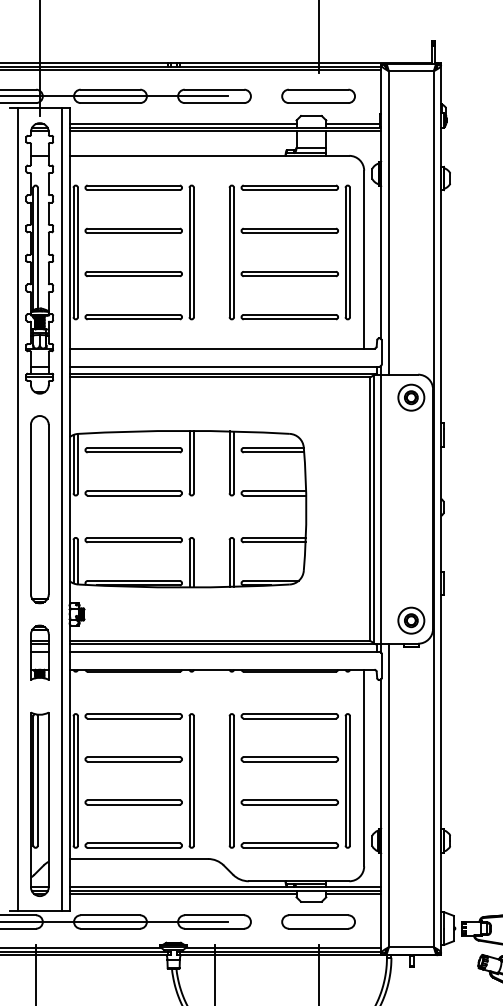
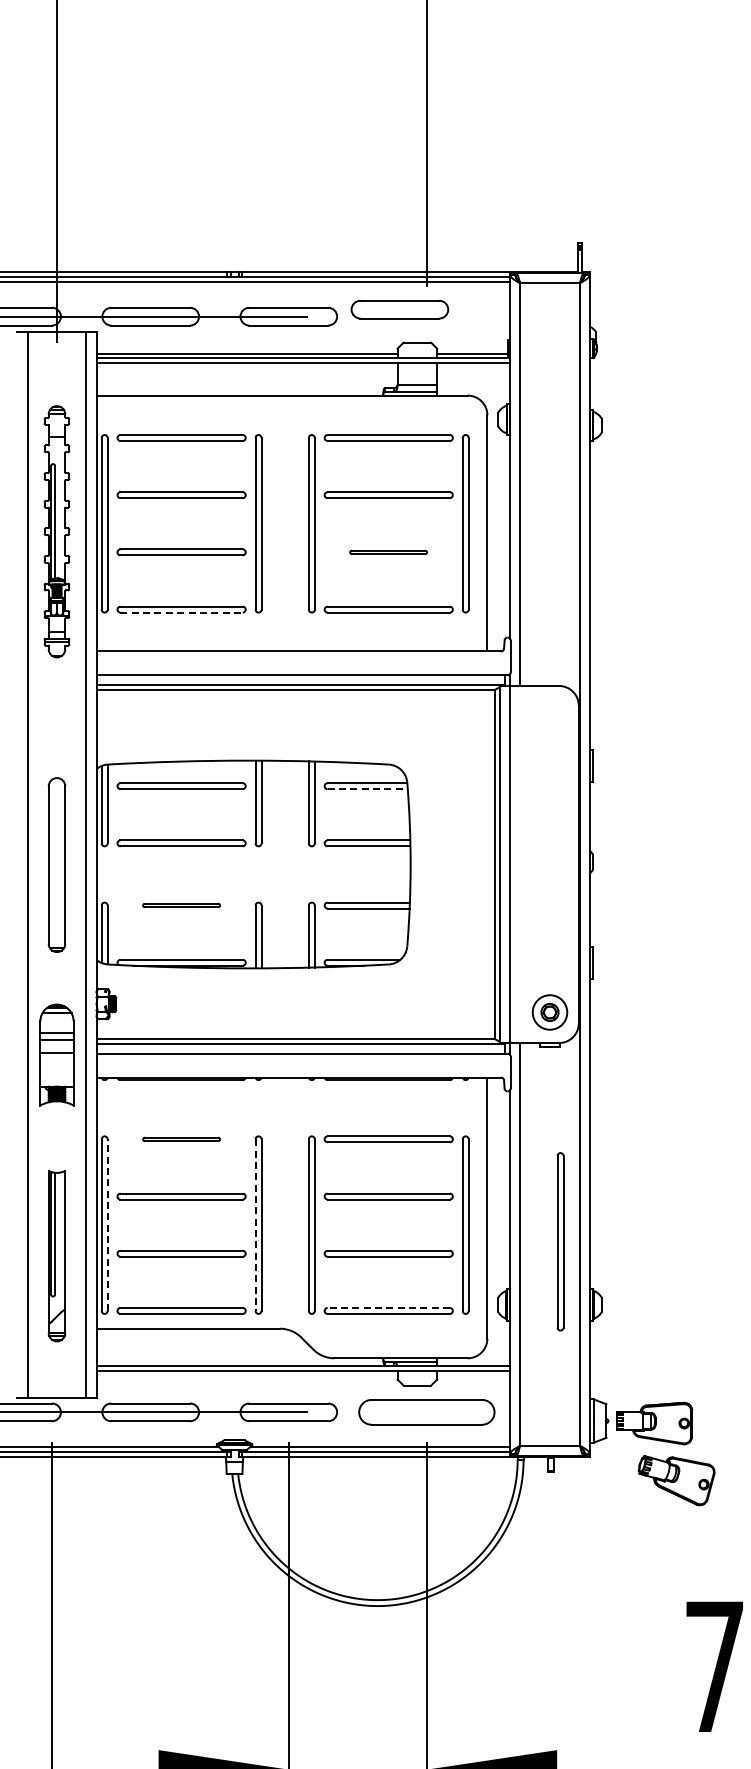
part: (318, 96) -> (399, 309), moved
part: (39, 258) -> (56, 531), size x0.7
part: (289, 274) -> (388, 552), size x0.6
line: (134, 319) -> (182, 612), solid -> dashed
part: (410, 397) -> (549, 716), removed
line: (274, 452) -> (368, 789), solid -> dashed
part: (39, 509) -> (56, 864), size x0.7
part: (133, 540) -> (181, 905), size x0.6
part: (39, 652) -> (56, 1054), size x1.4
part: (133, 716) -> (181, 1139), size x0.6
line: (77, 781) -> (107, 1225), solid -> dashed
line: (189, 781) -> (255, 1225), solid -> dashed
part: (419, 793) -> (560, 1241), added
part: (39, 803) -> (56, 1255), size x0.7
line: (289, 843) -> (388, 1308), solid -> dashed
line: (182, 894) -> (246, 1375), removed
line: (353, 894) -> (473, 1375), removed
part: (318, 922) -> (426, 1412), size x1.4

